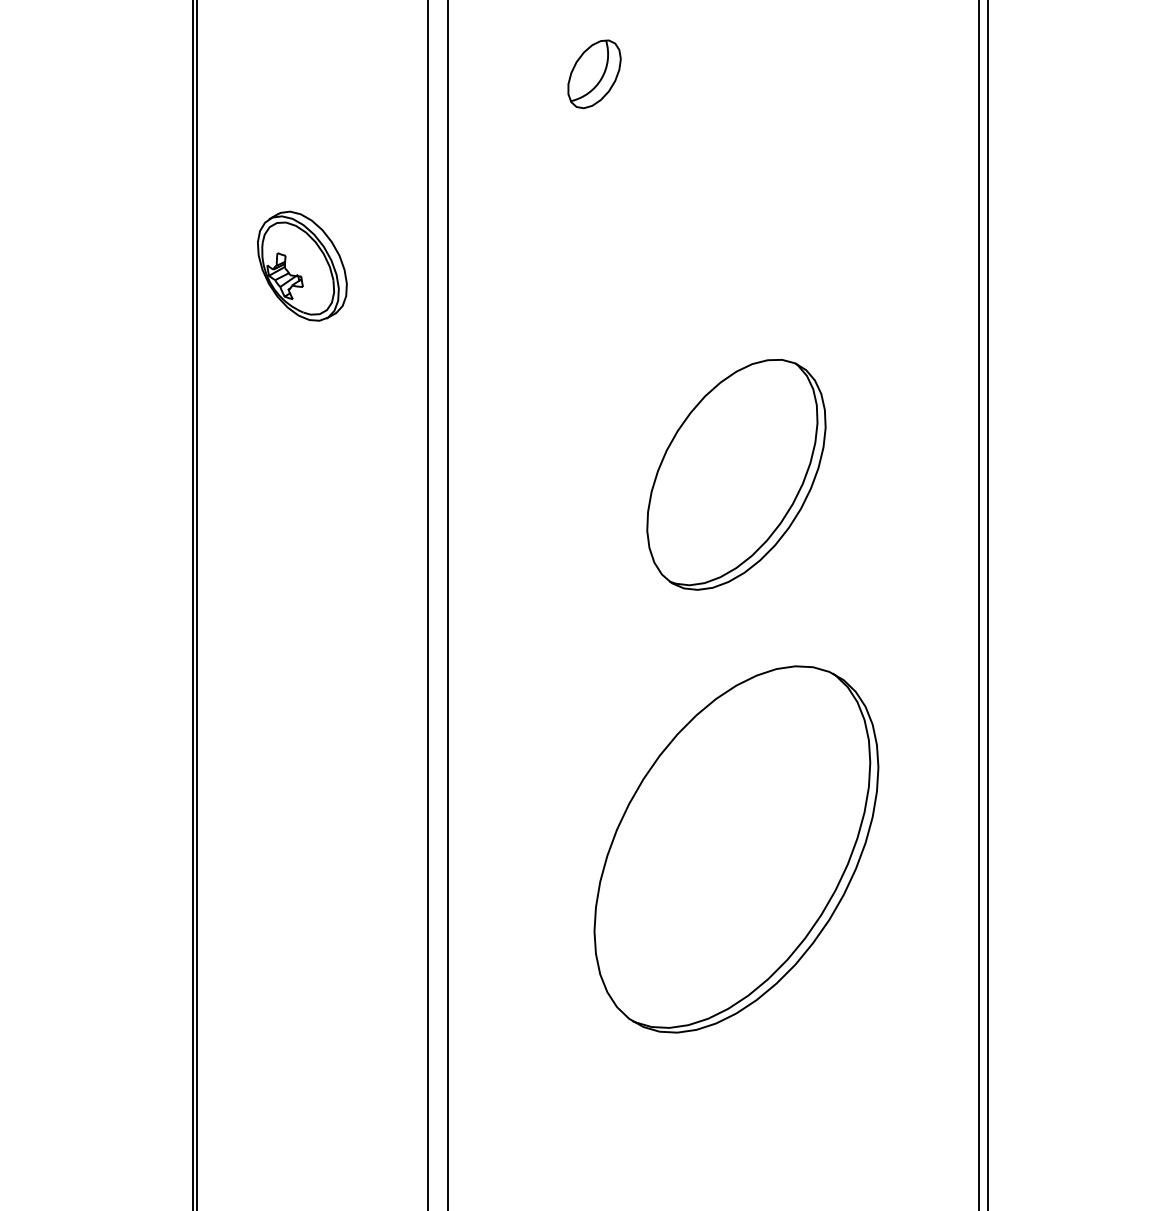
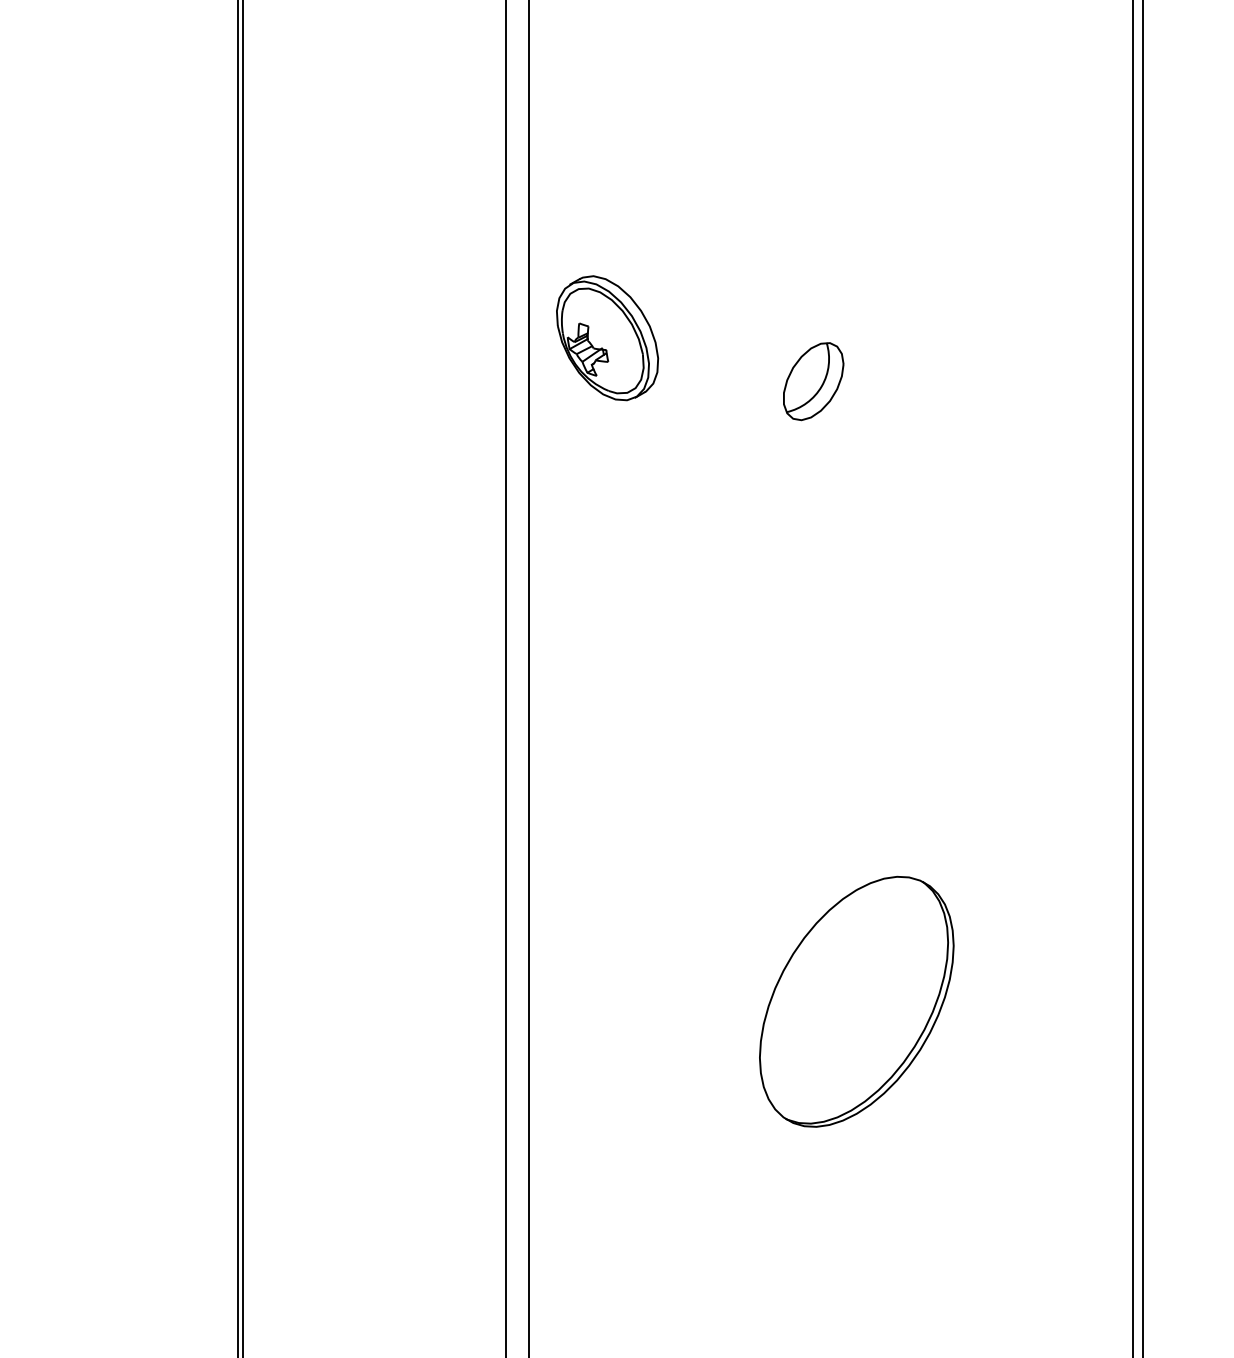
part: (594, 74) -> (813, 381), moved
part: (302, 265) -> (607, 337), moved
part: (736, 474) -> (856, 575), removed
part: (736, 849) -> (856, 1001), size x0.6

